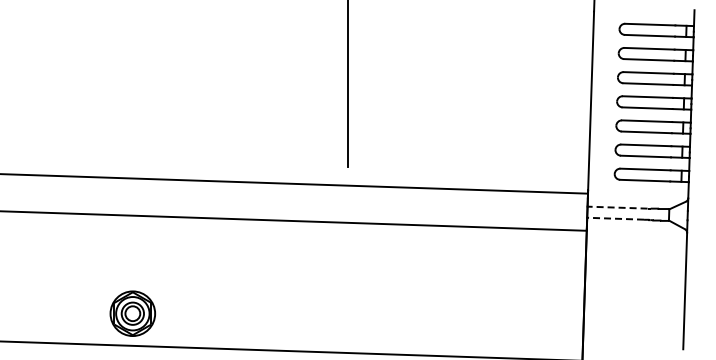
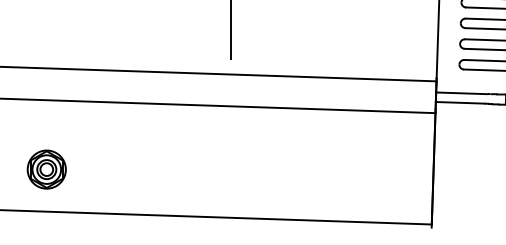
line: (617, 207) -> (461, 93), dashed -> solid
line: (615, 218) -> (460, 102), dashed -> solid
part: (132, 313) -> (46, 169), moved

